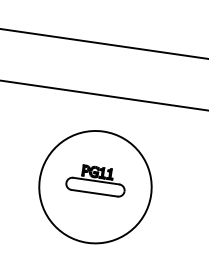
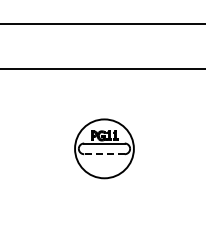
circle: (95, 186) -> (104, 148), size x0.6
line: (93, 193) -> (103, 154), solid -> dashed

